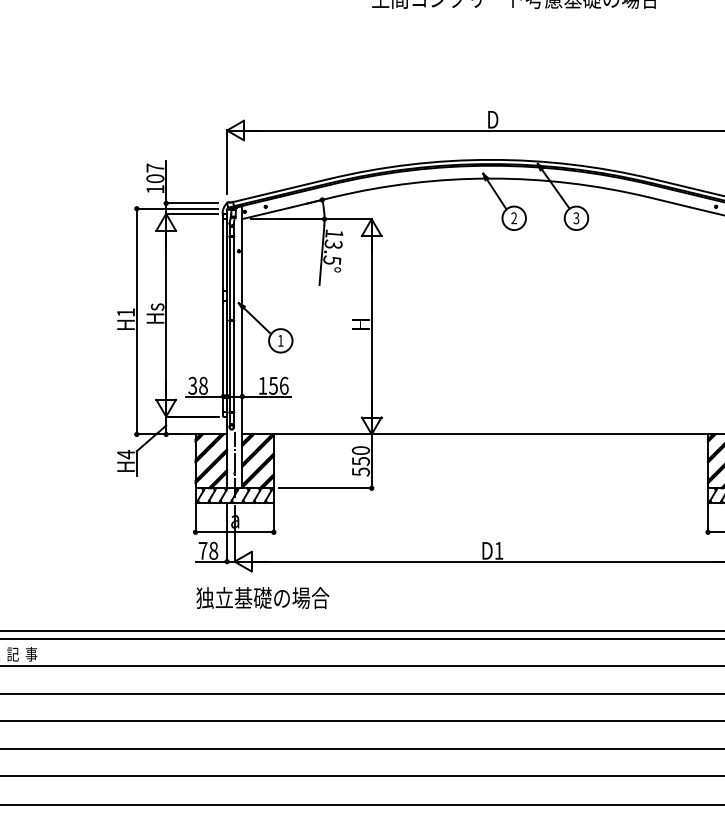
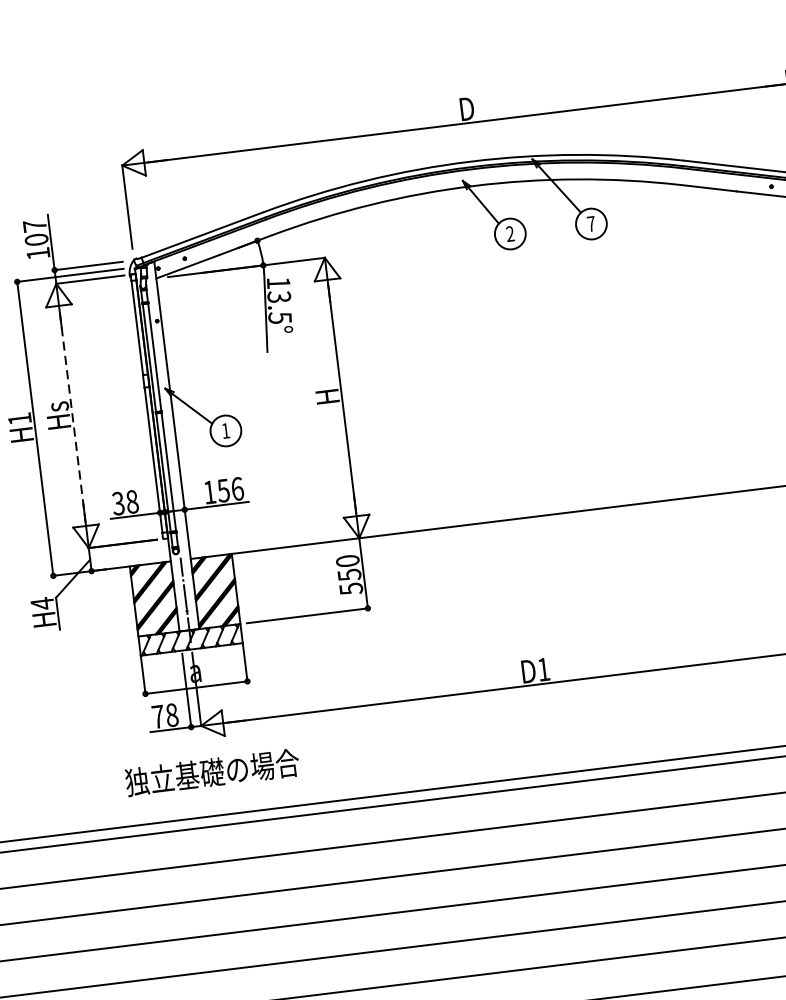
text: (576, 218) -> (591, 224), 3 -> 7
line: (166, 315) -> (73, 416), solid -> dashed
text: (262, 598) -> (212, 773), moved

